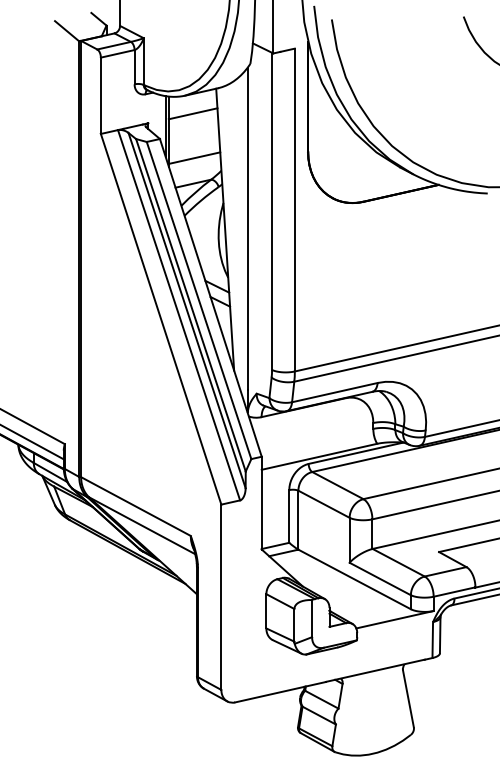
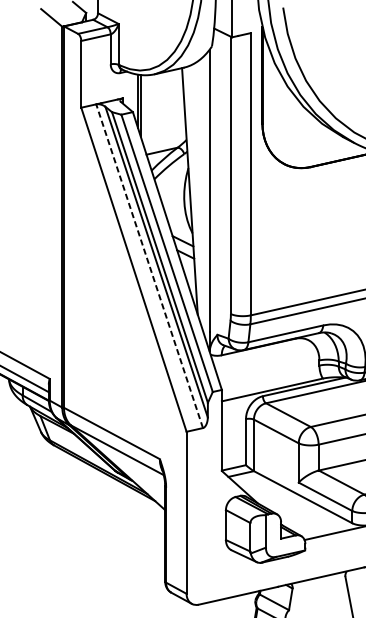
line: (192, 113) -> (161, 89), removed
line: (194, 157) -> (163, 128), removed
line: (179, 315) -> (149, 266), solid -> dashed

